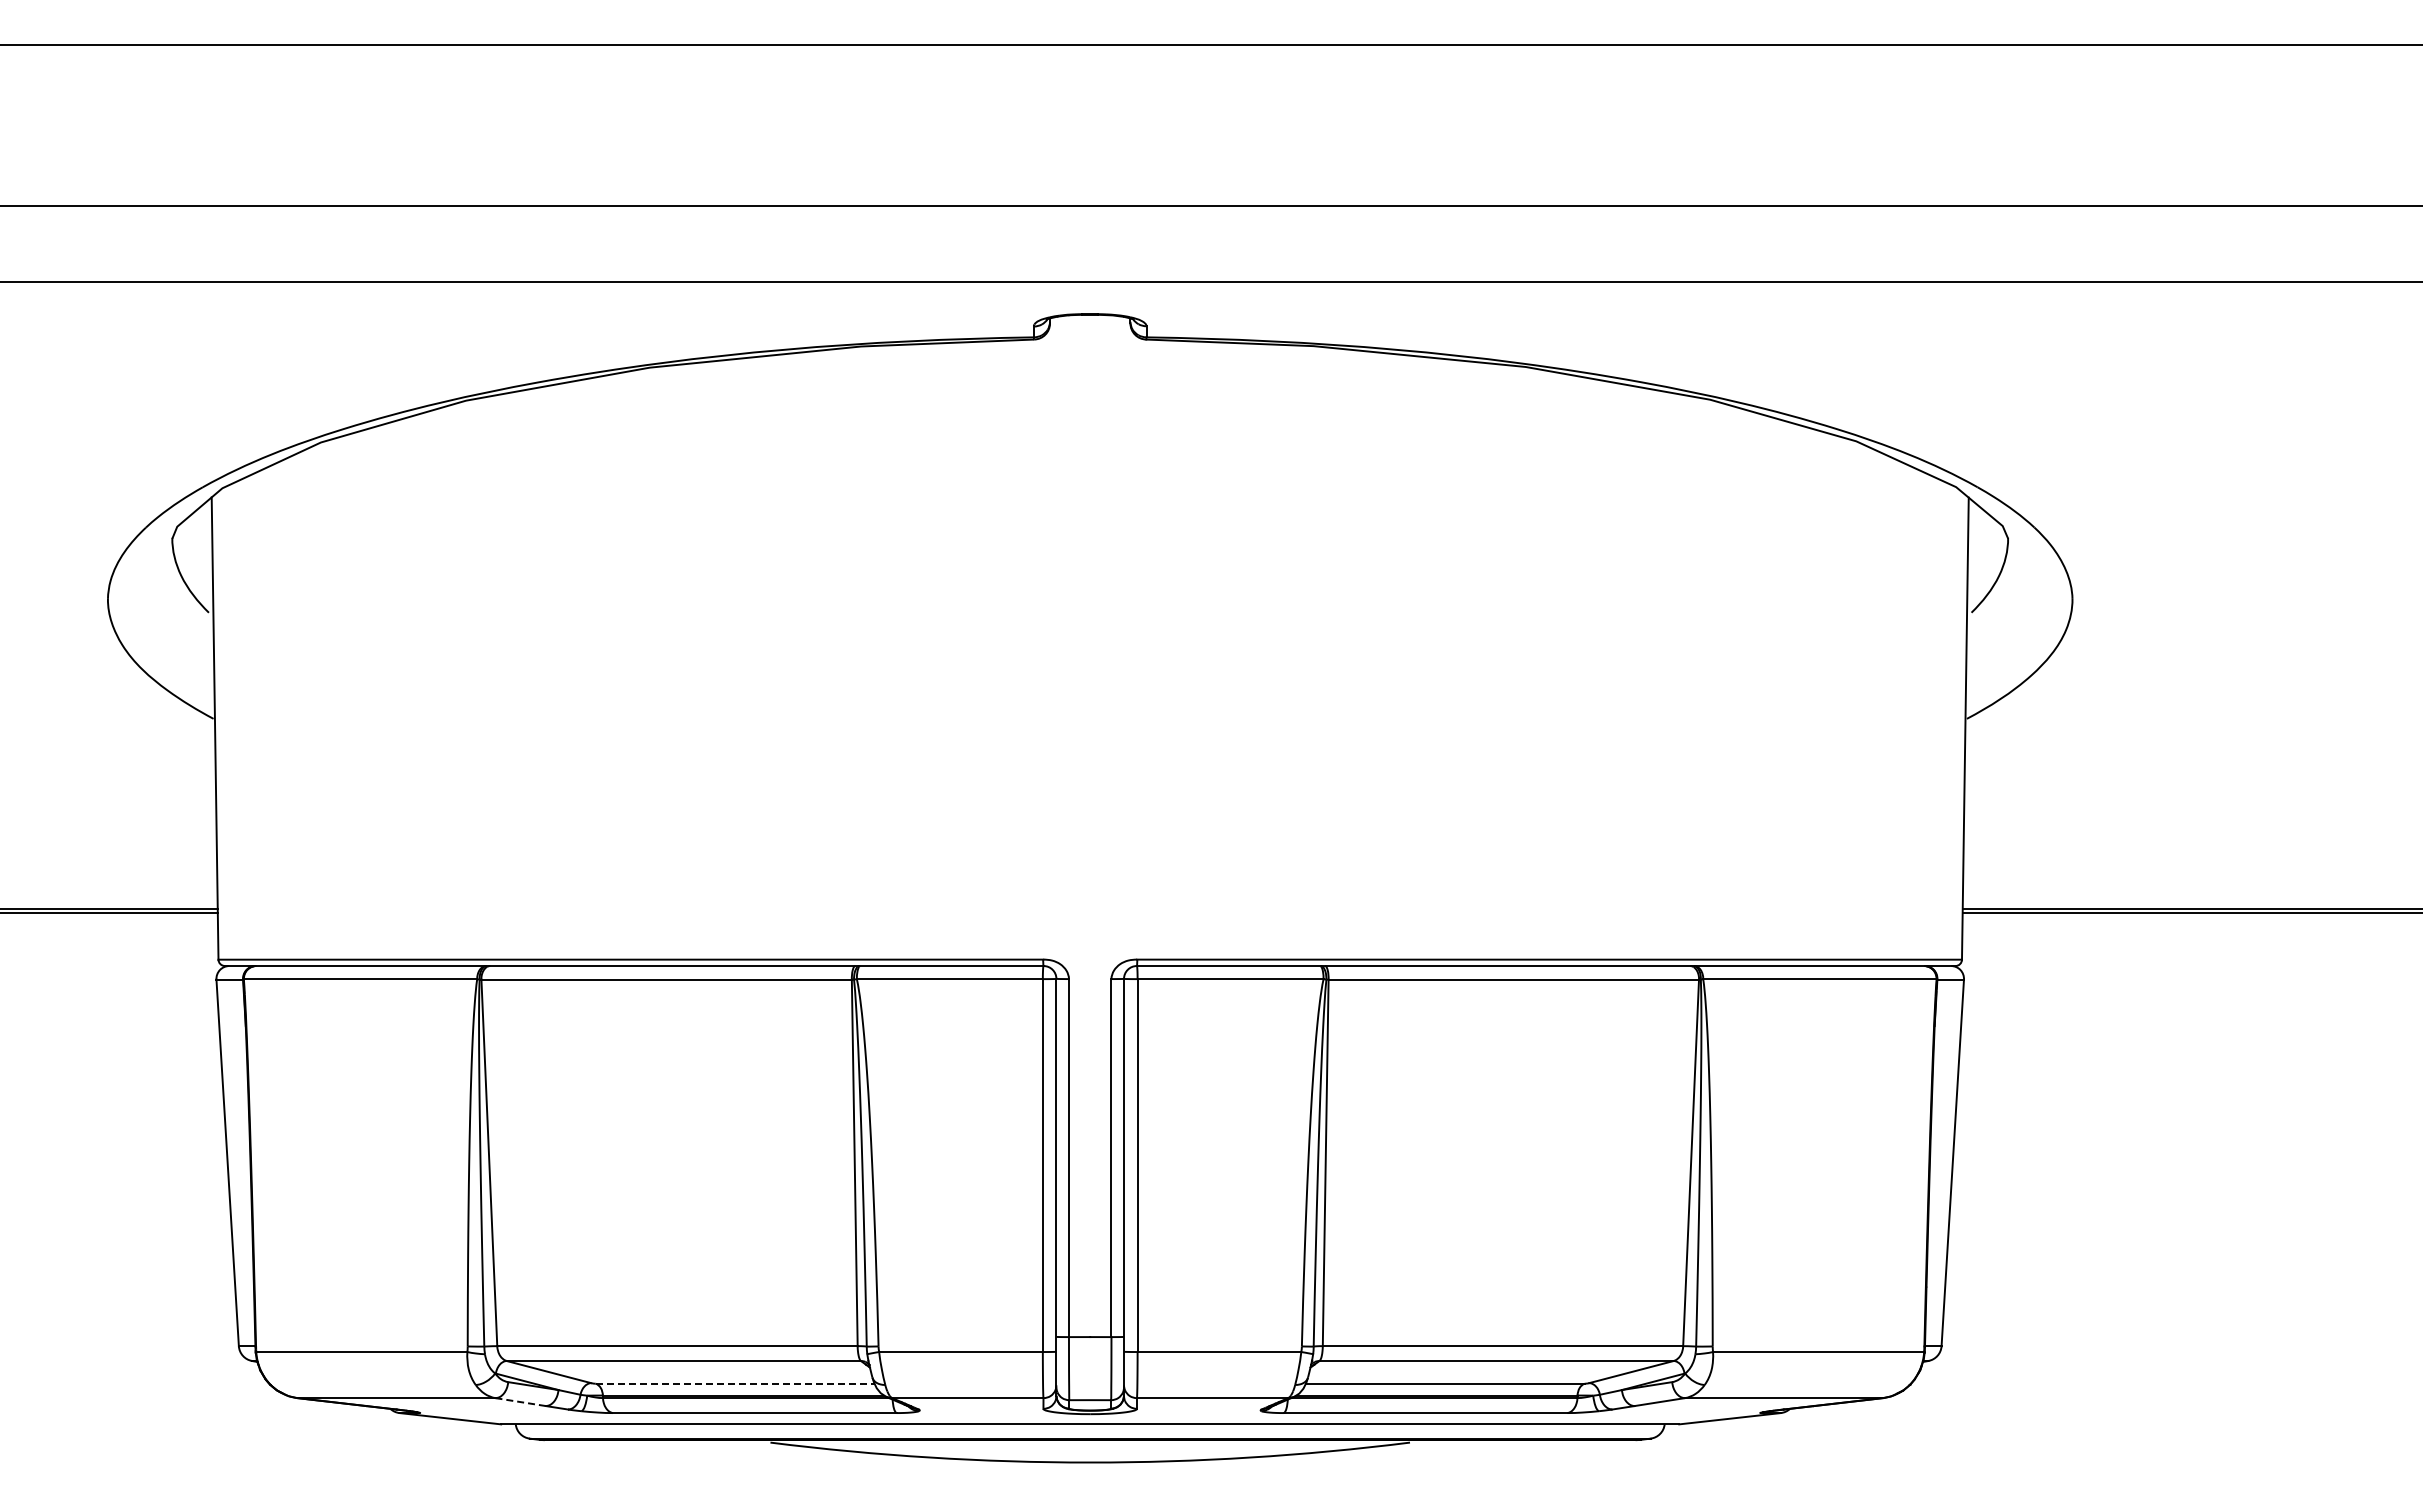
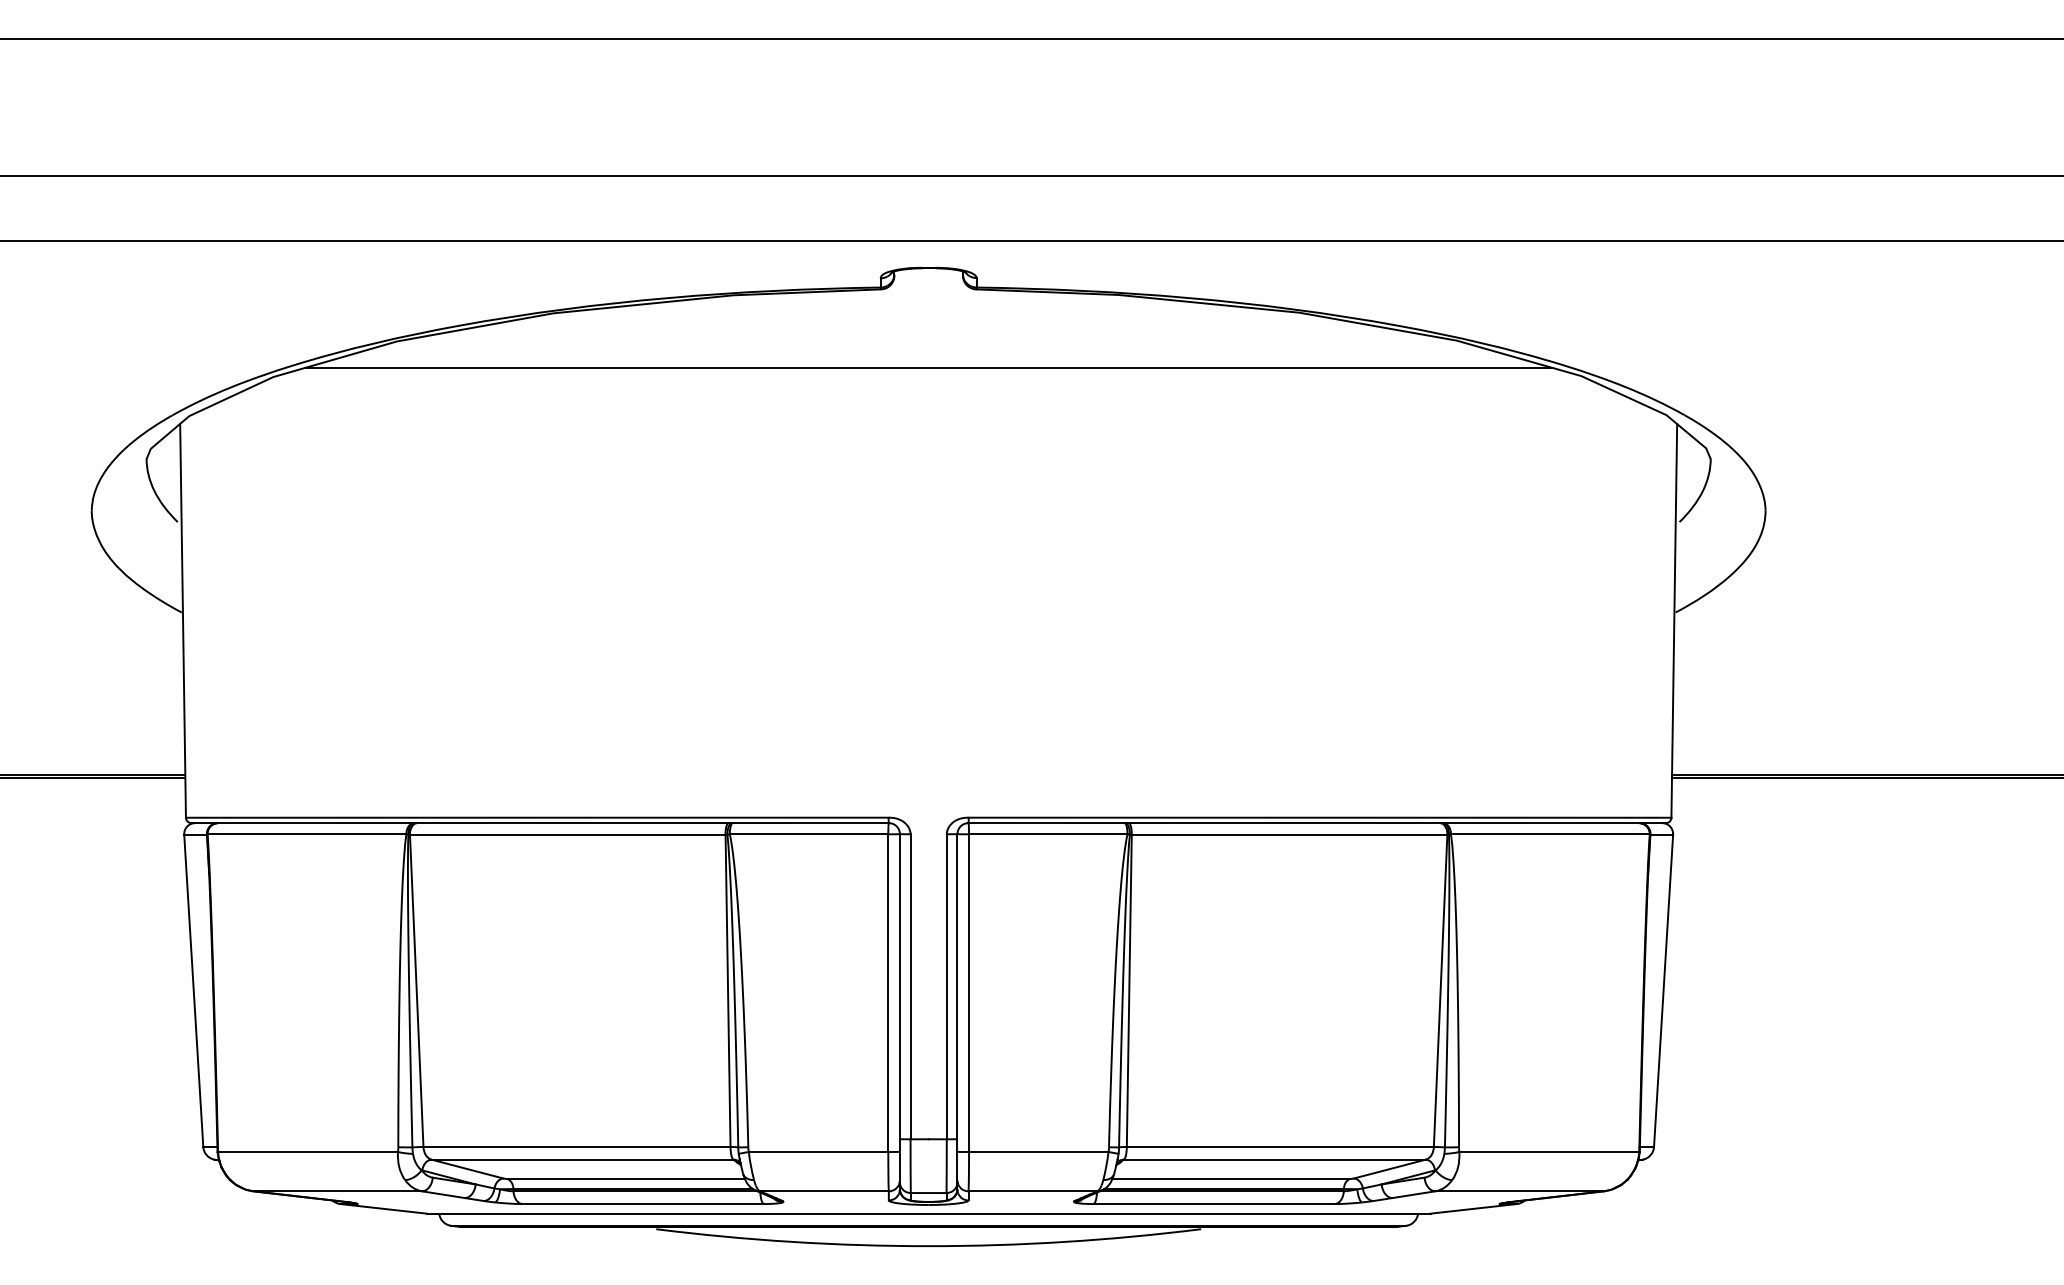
line: (1090, 431) -> (928, 367), added
line: (735, 1383) -> (626, 1178), dashed -> solid
line: (520, 1402) -> (443, 1195), dashed -> solid

